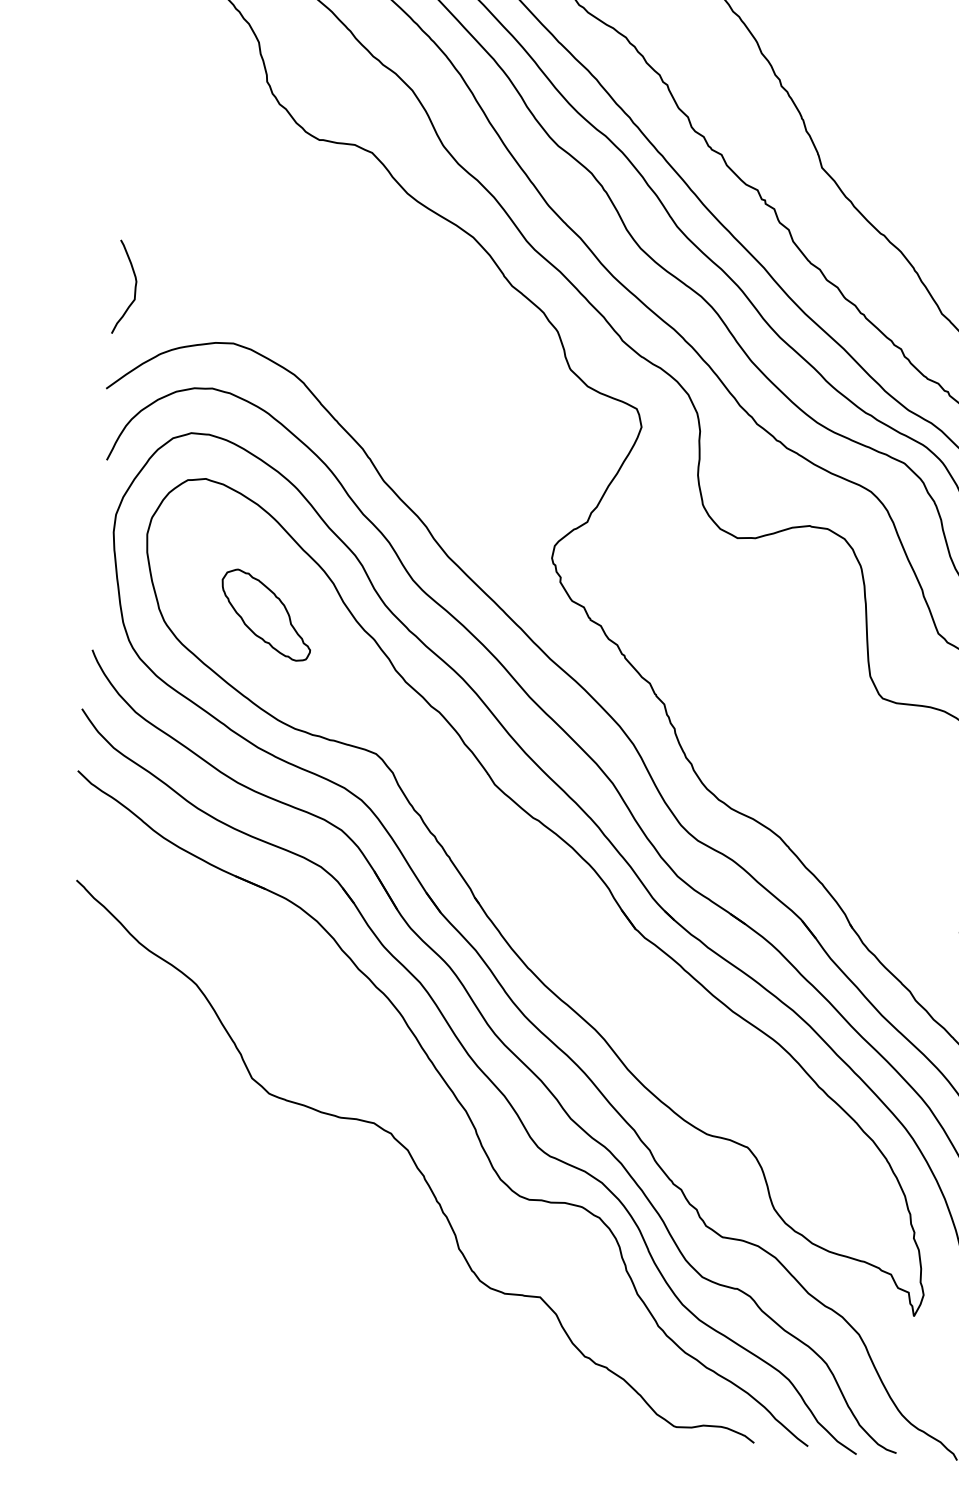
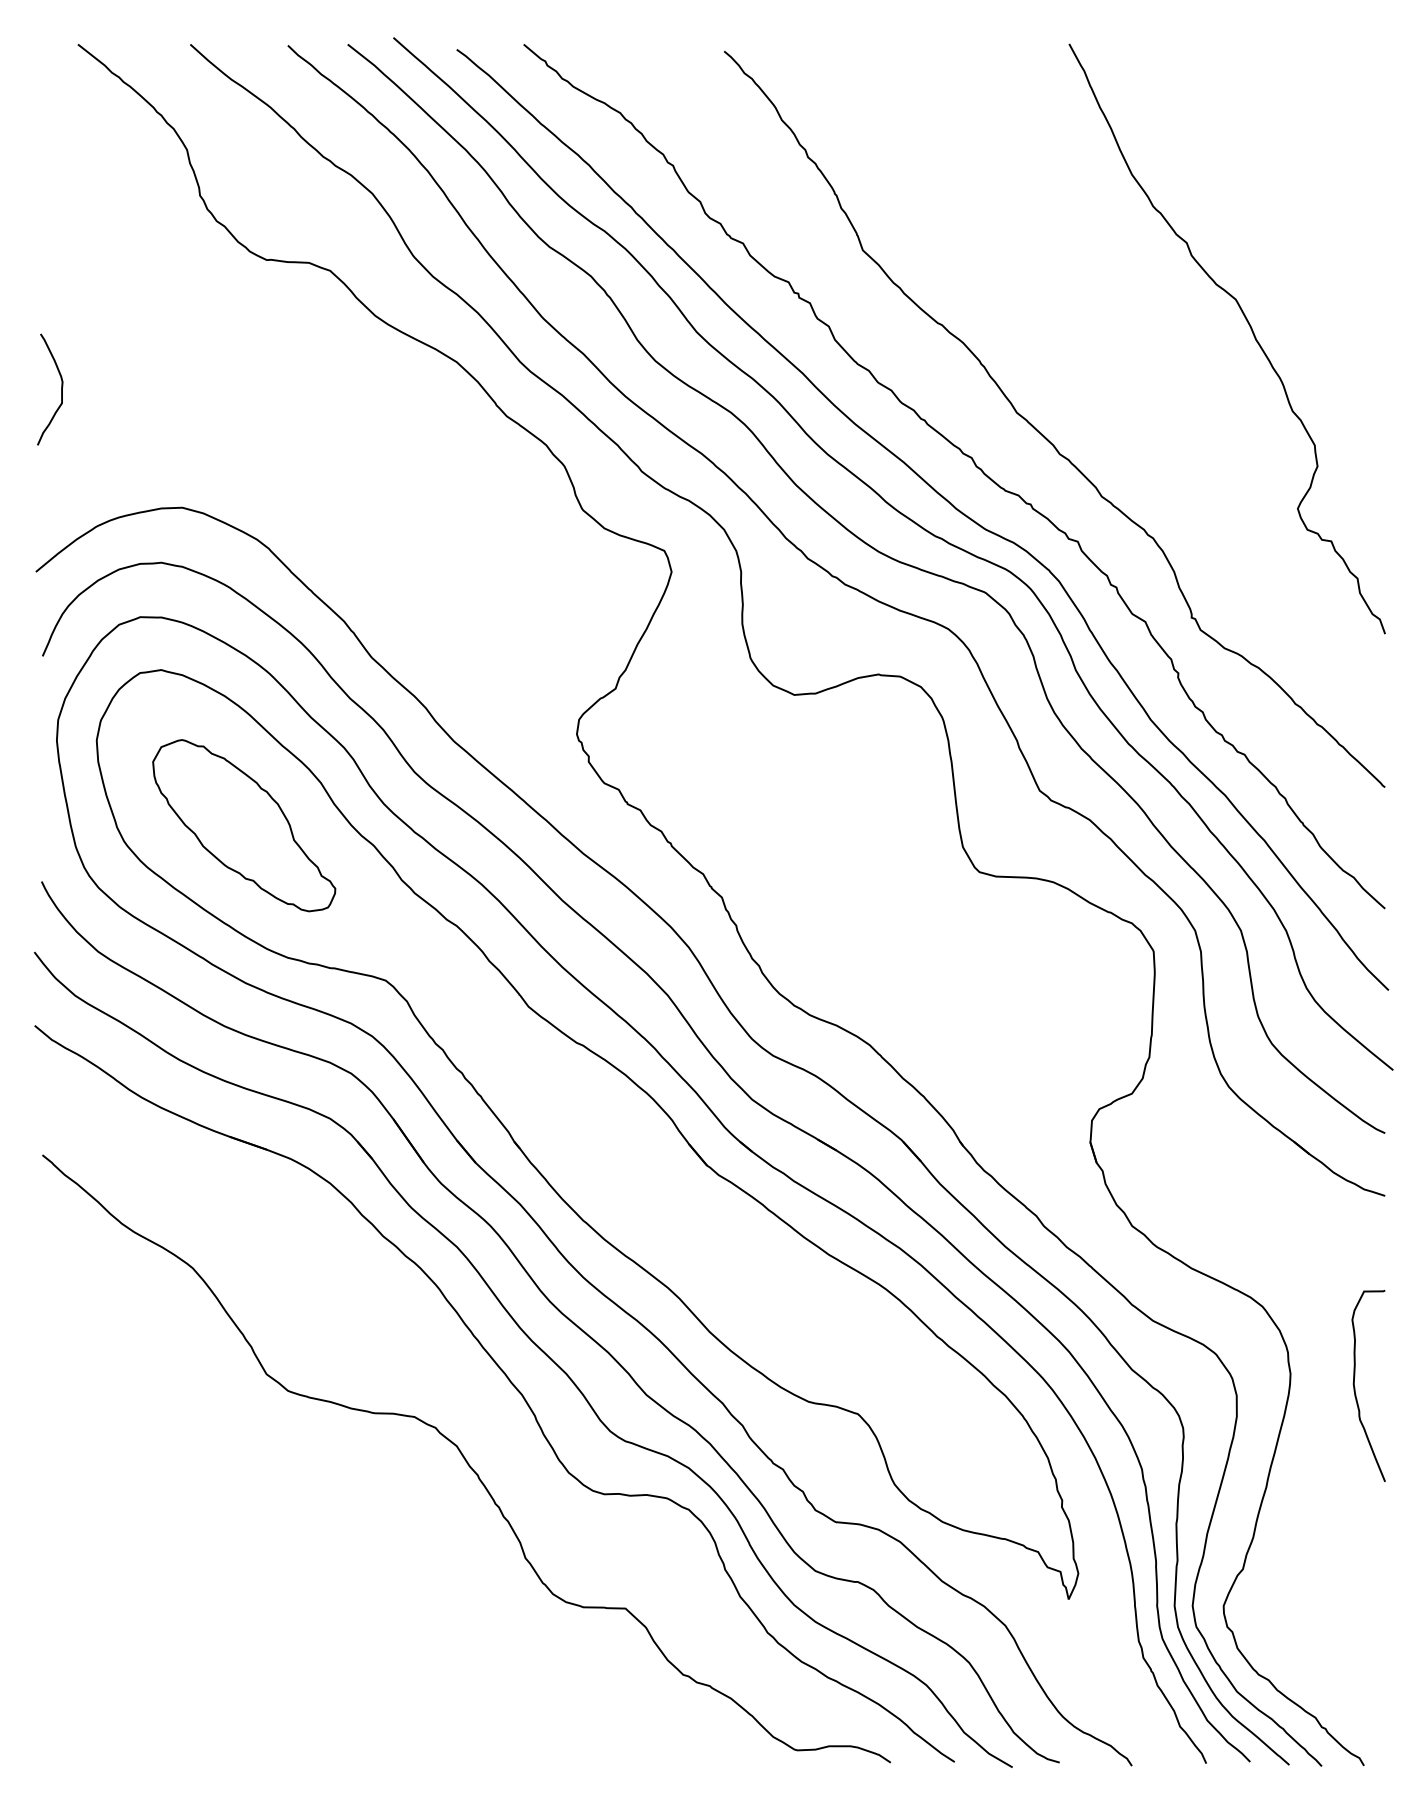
curve: (135, 288) -> (61, 389), moved
part: (266, 614) -> (244, 825), size x1.67

